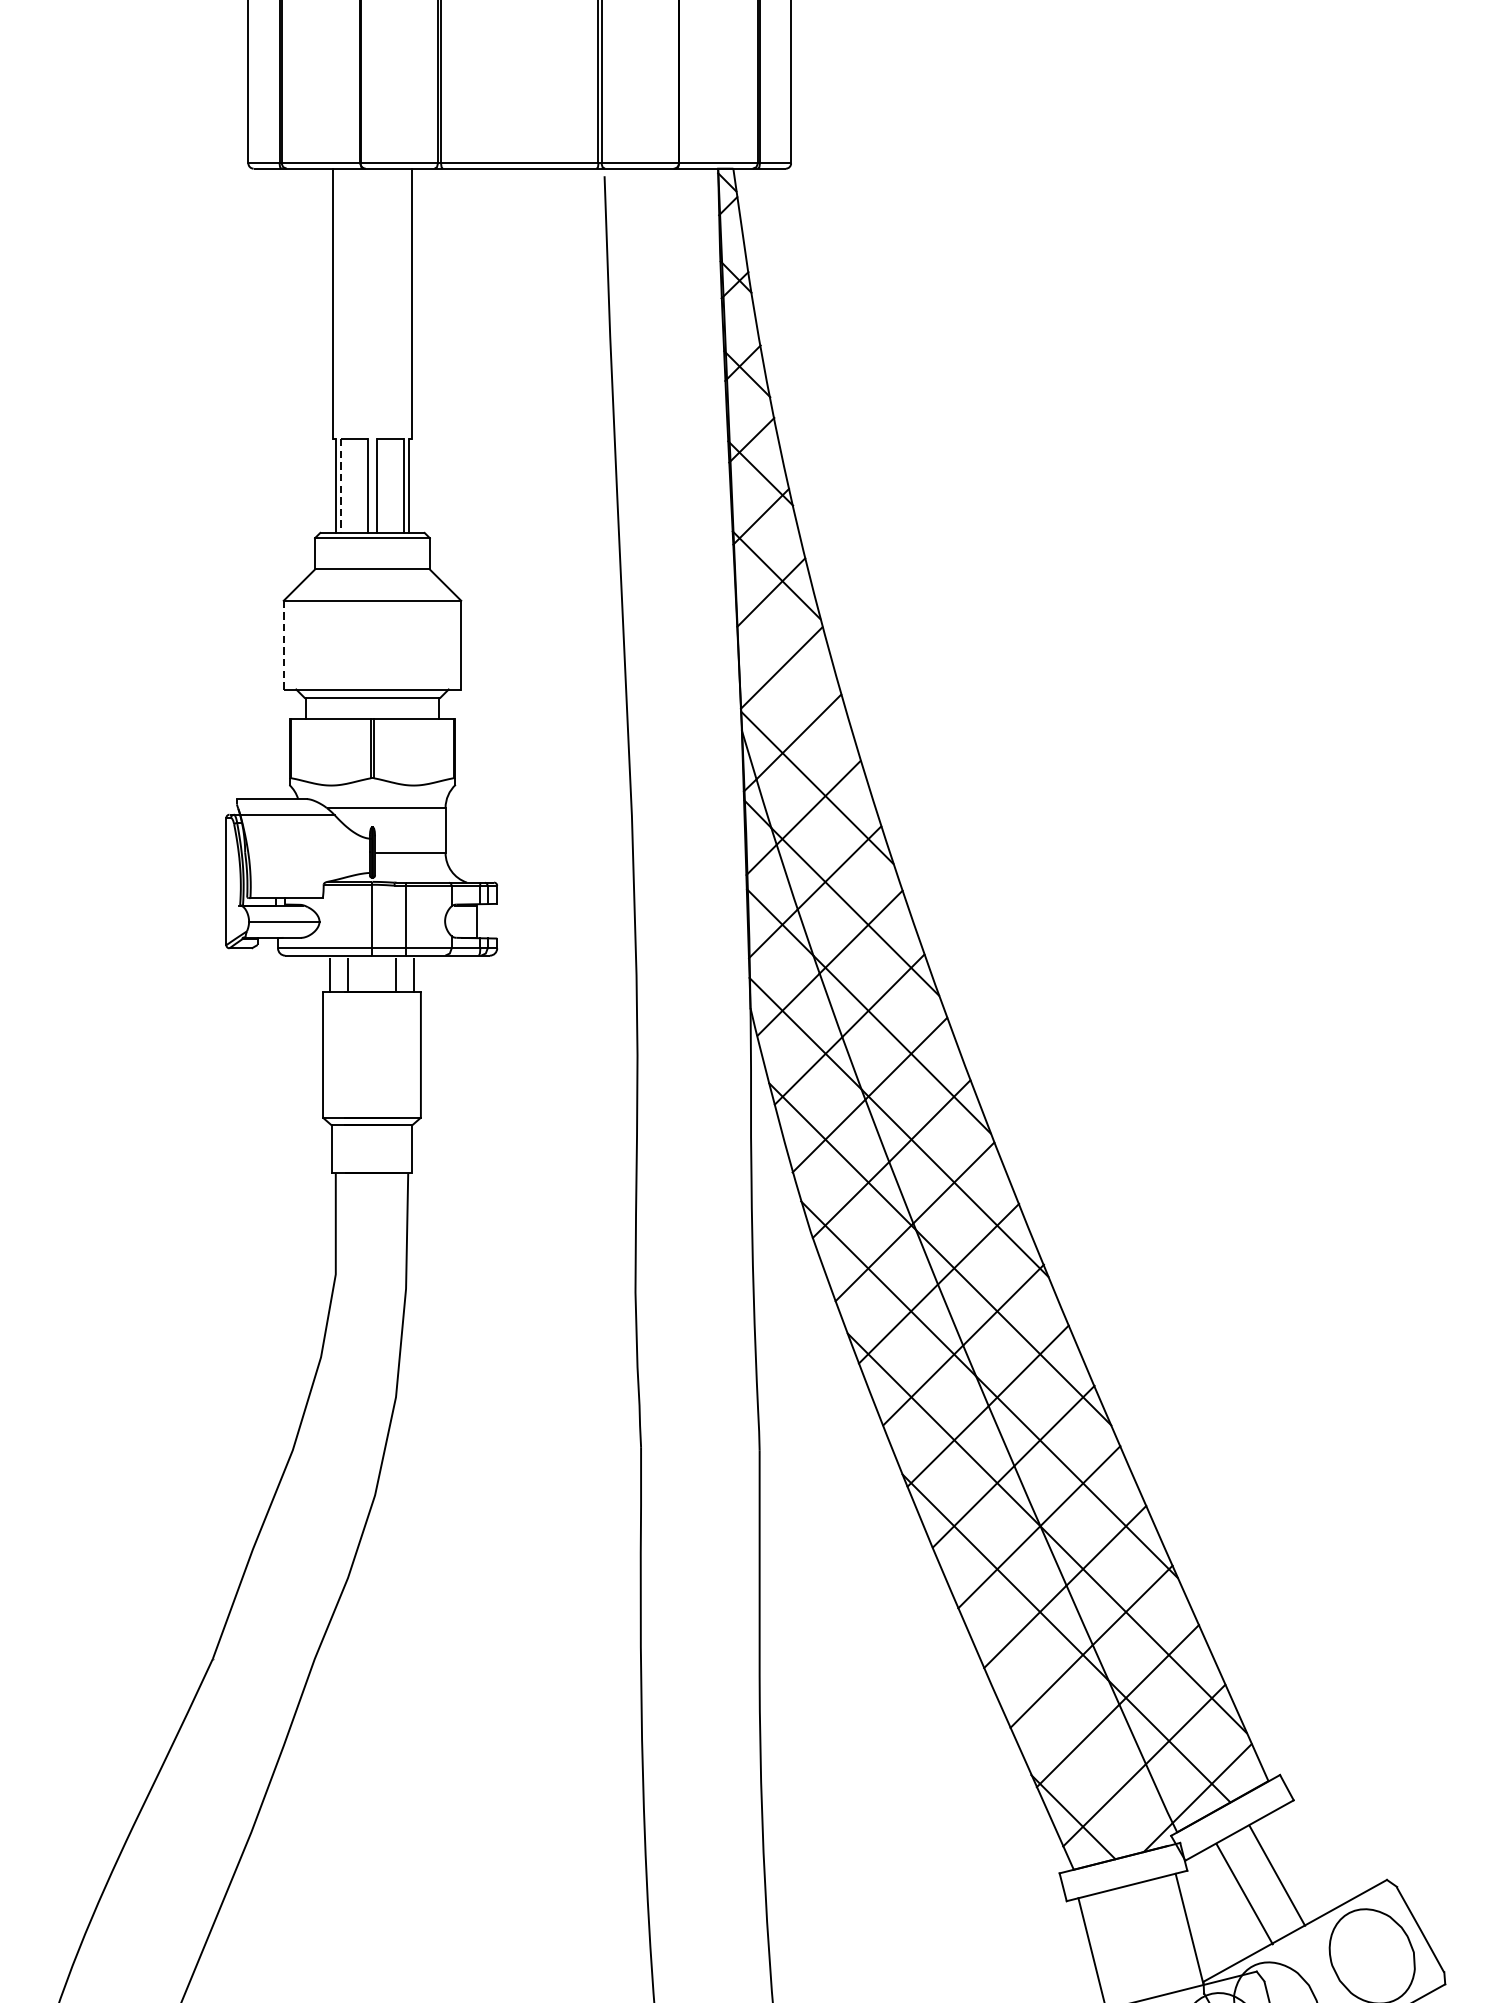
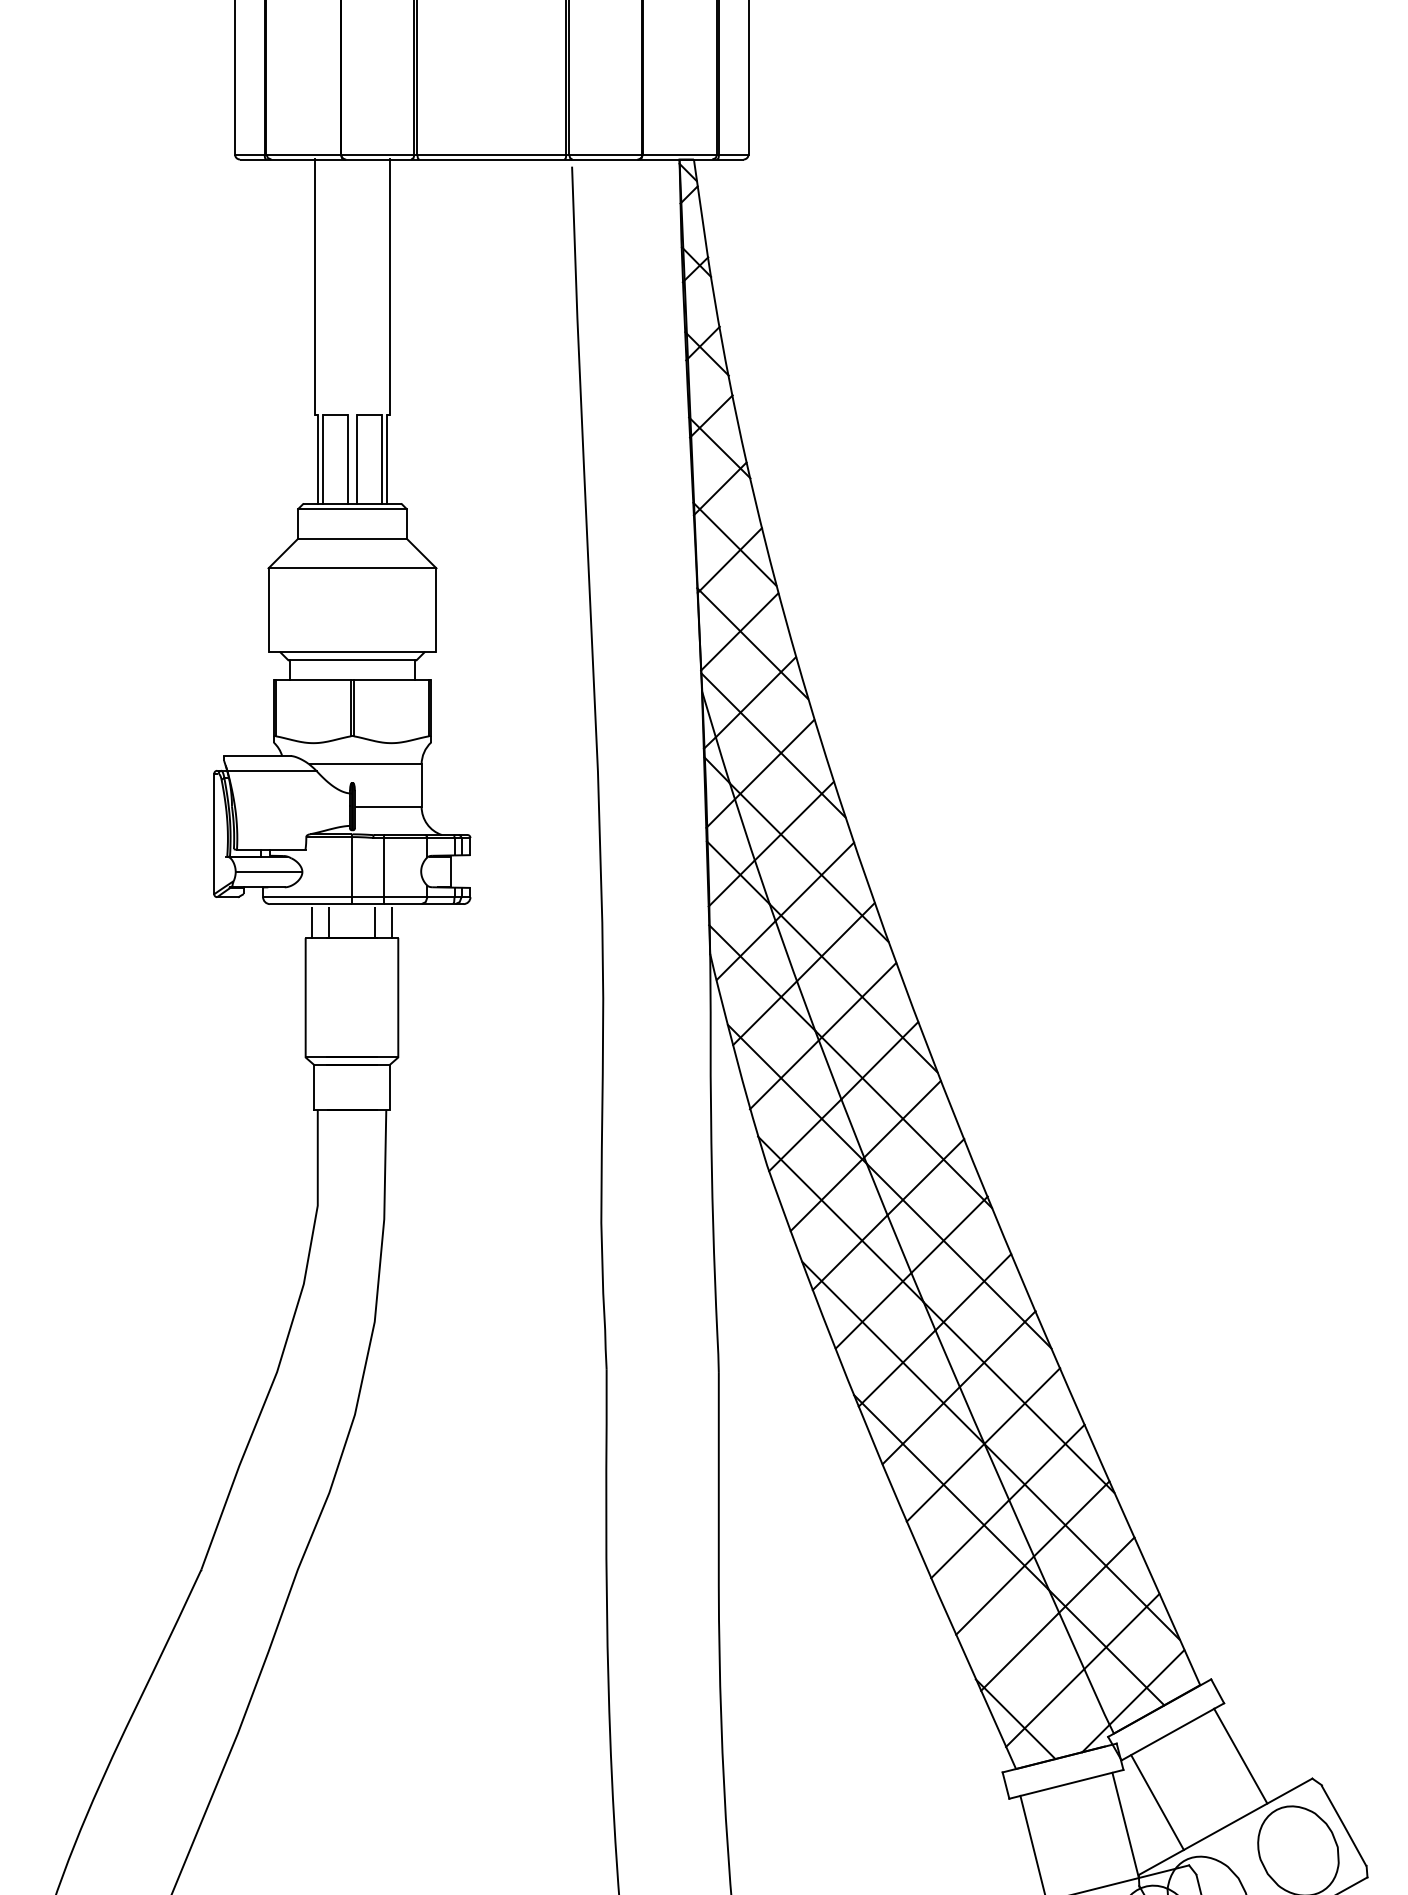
line: (340, 486) -> (322, 460), dashed -> solid
line: (283, 645) -> (268, 610), dashed -> solid
line: (795, 680) -> (752, 643), added
line: (1277, 1875) -> (1157, 1802), moved
line: (1244, 1893) -> (1240, 1755), moved

